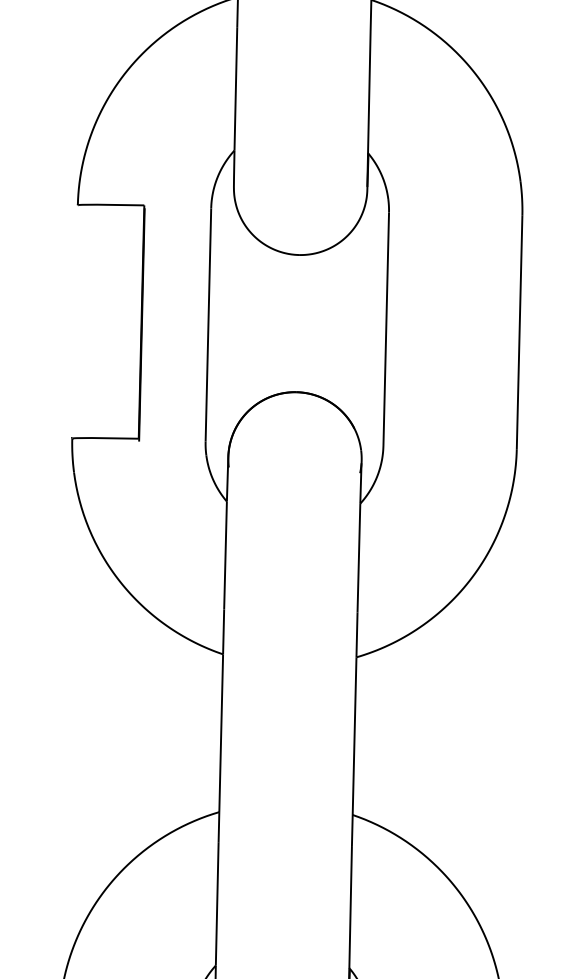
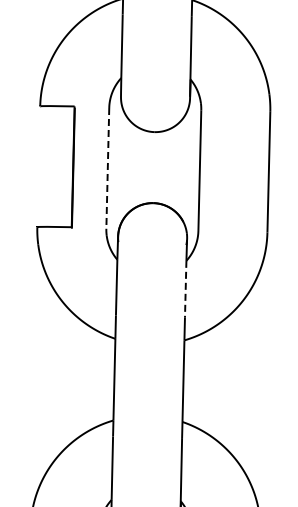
line: (207, 325) -> (107, 168), solid -> dashed
line: (358, 559) -> (185, 289), solid -> dashed

